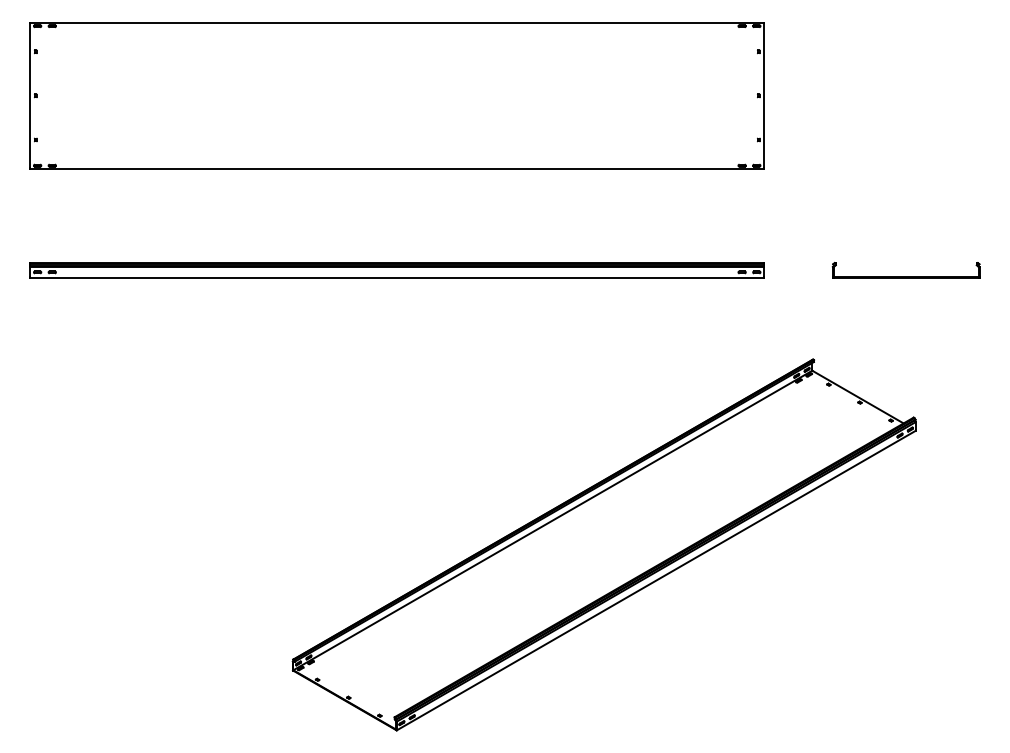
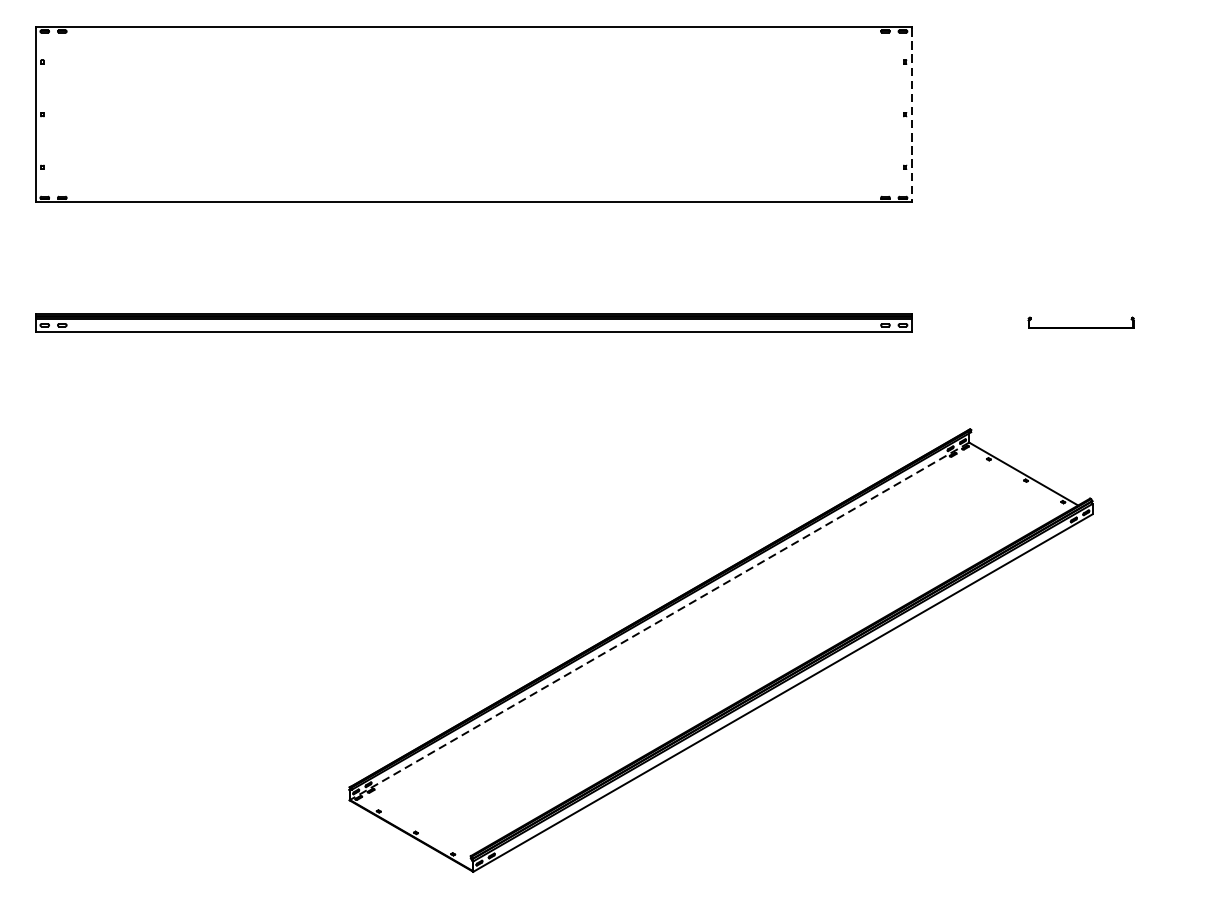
line: (764, 95) -> (912, 114), solid -> dashed
part: (905, 270) -> (1080, 323), size x0.6
line: (552, 520) -> (659, 621), solid -> dashed

